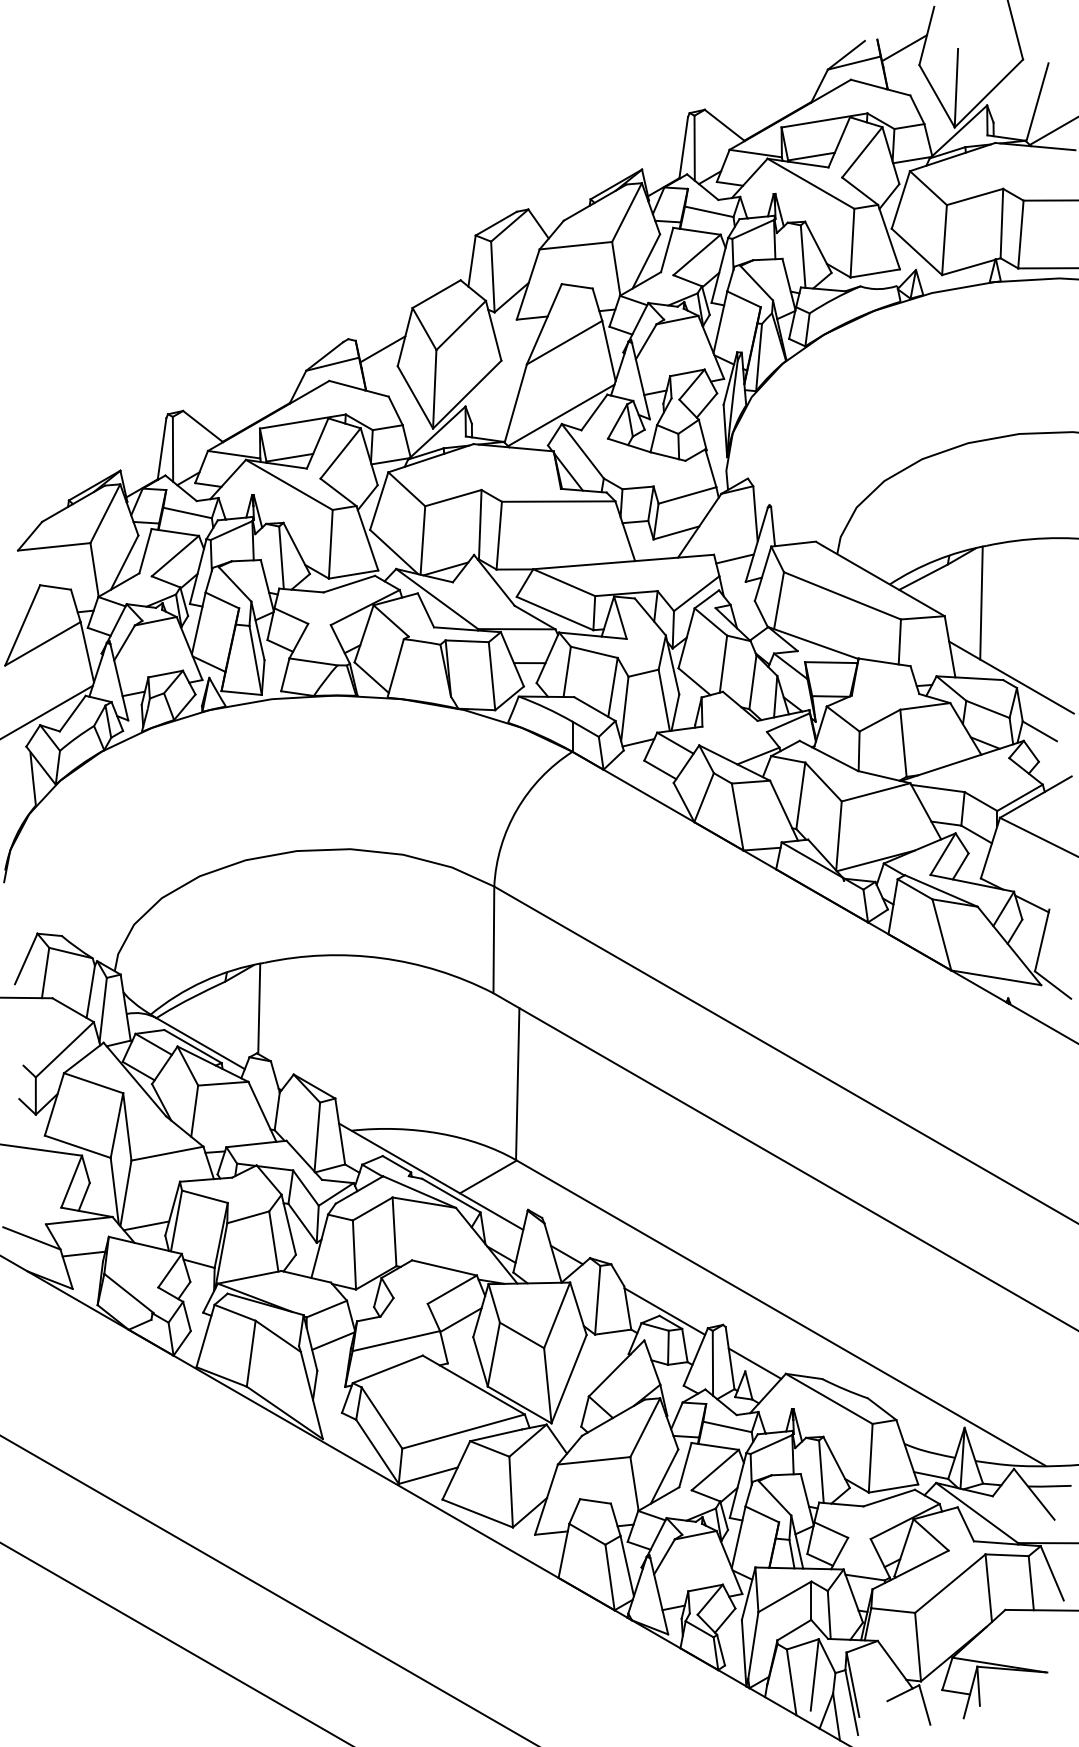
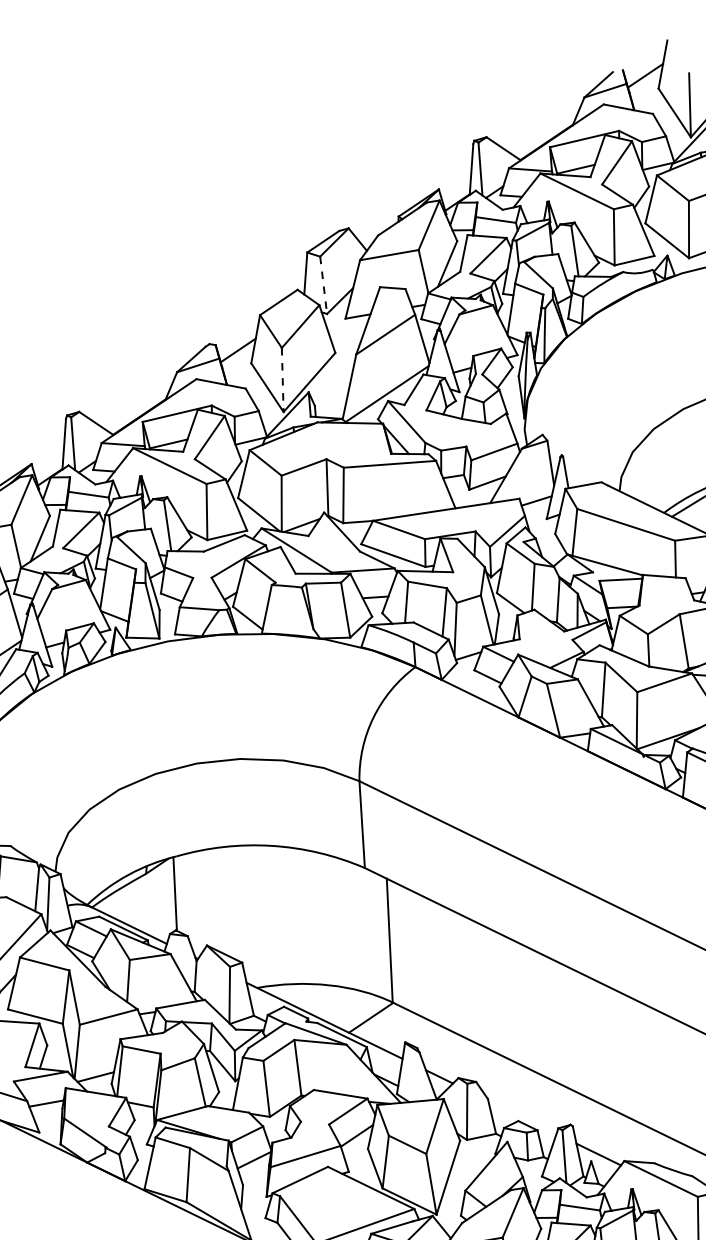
line: (492, 277) -> (323, 285), solid -> dashed
line: (434, 389) -> (282, 380), solid -> dashed
line: (664, 1311) -> (522, 1117), removed

